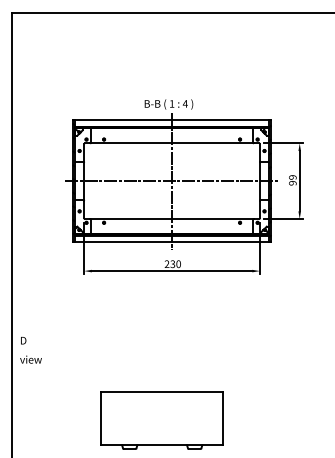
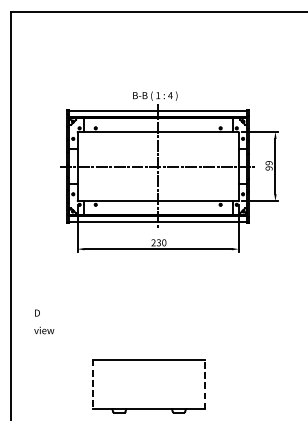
text: (30, 350) -> (43, 322), moved
line: (101, 418) -> (93, 384), solid -> dashed
line: (223, 418) -> (205, 384), solid -> dashed

